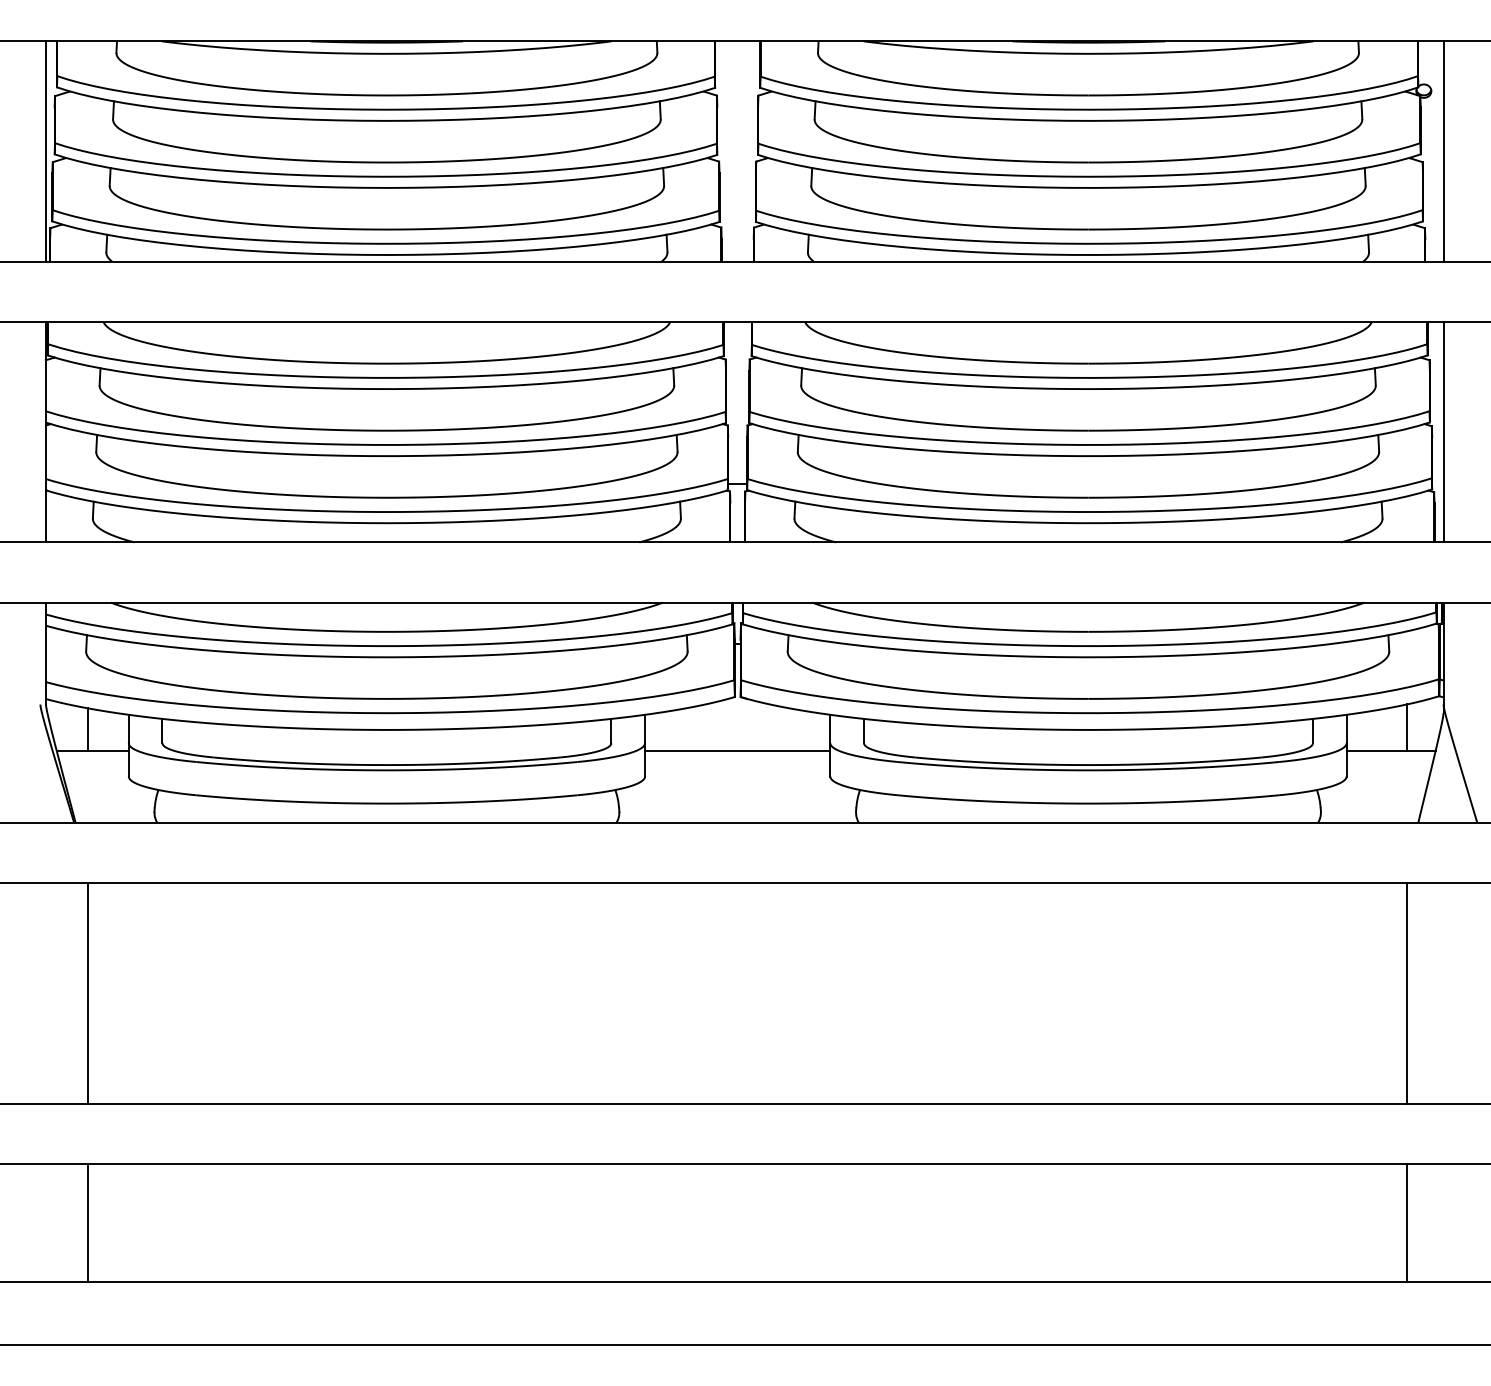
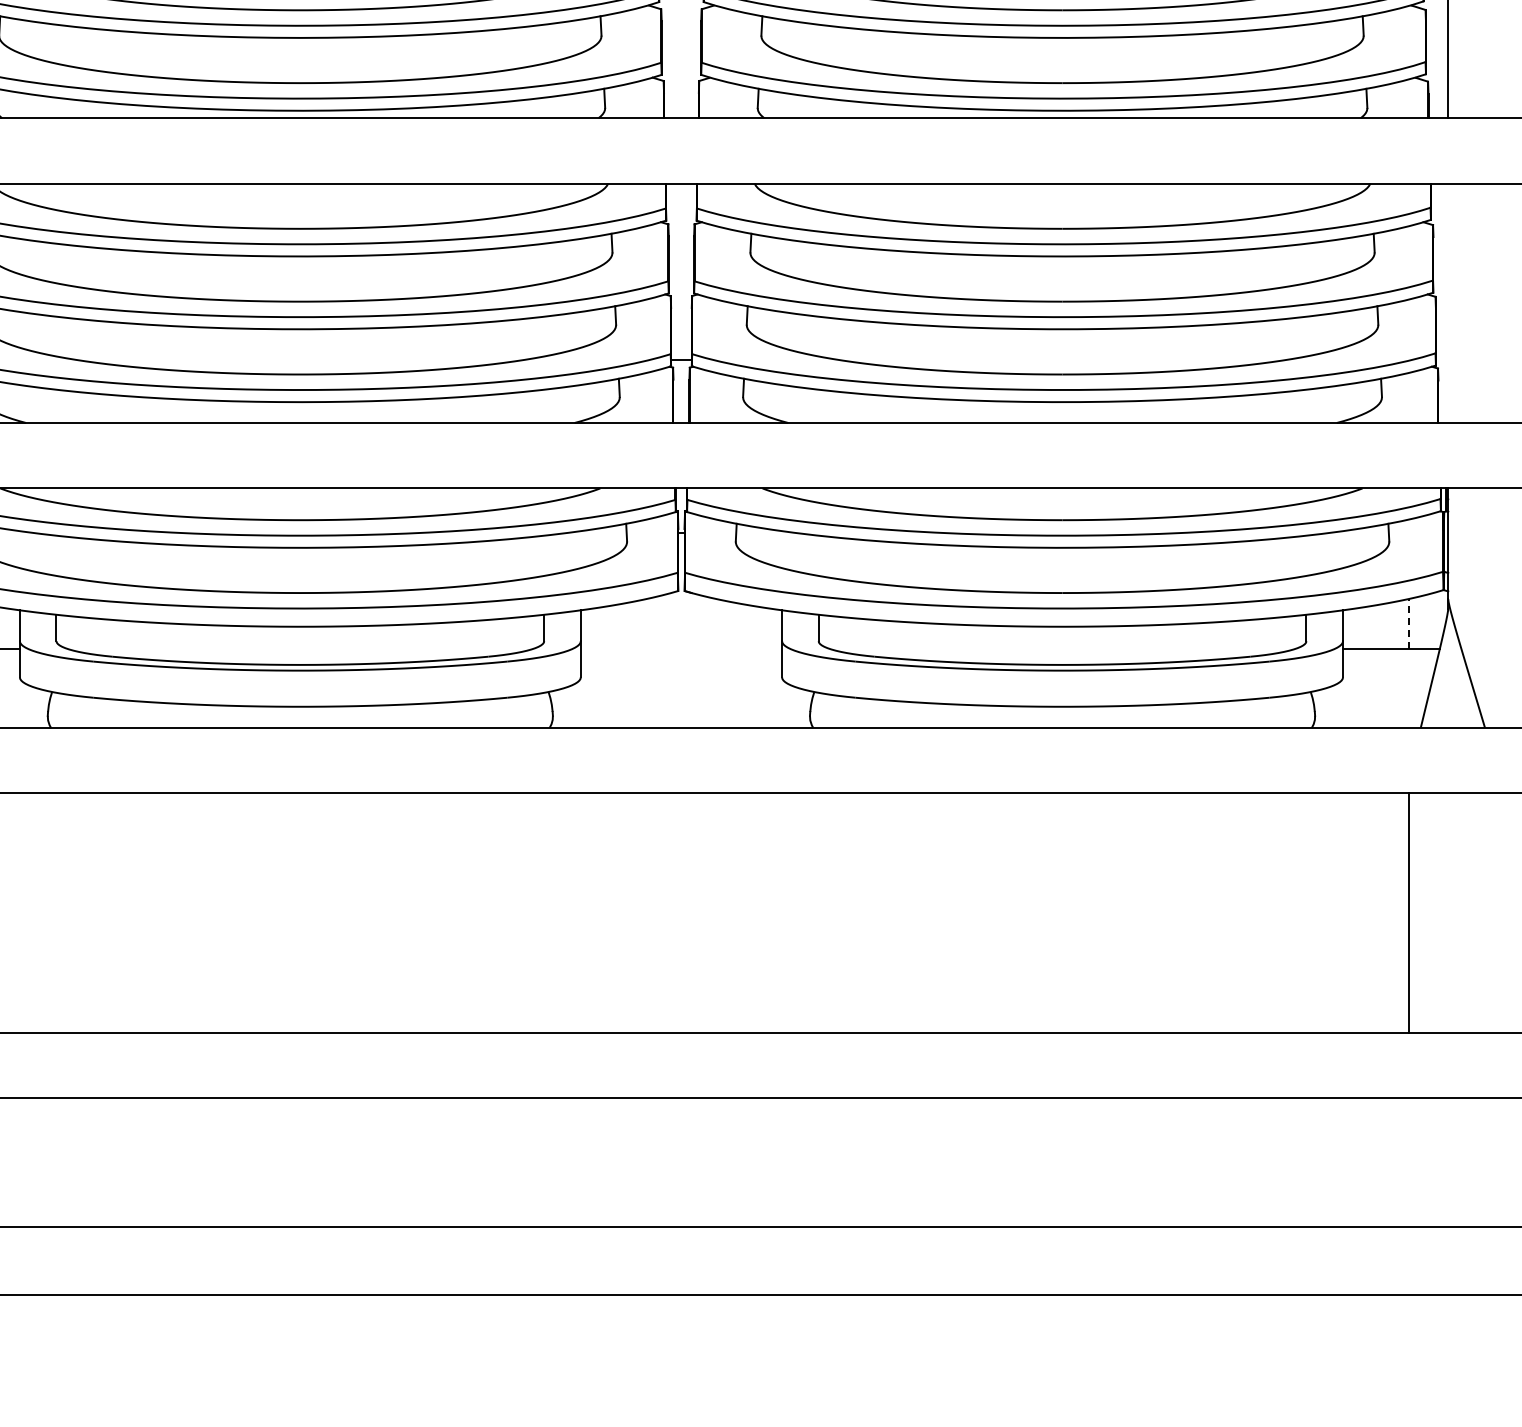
line: (1443, 431) -> (1448, 302), removed
line: (1407, 727) -> (1409, 624), solid -> dashed
line: (737, 750) -> (681, 649), removed
line: (1407, 1222) -> (1409, 1161), removed

